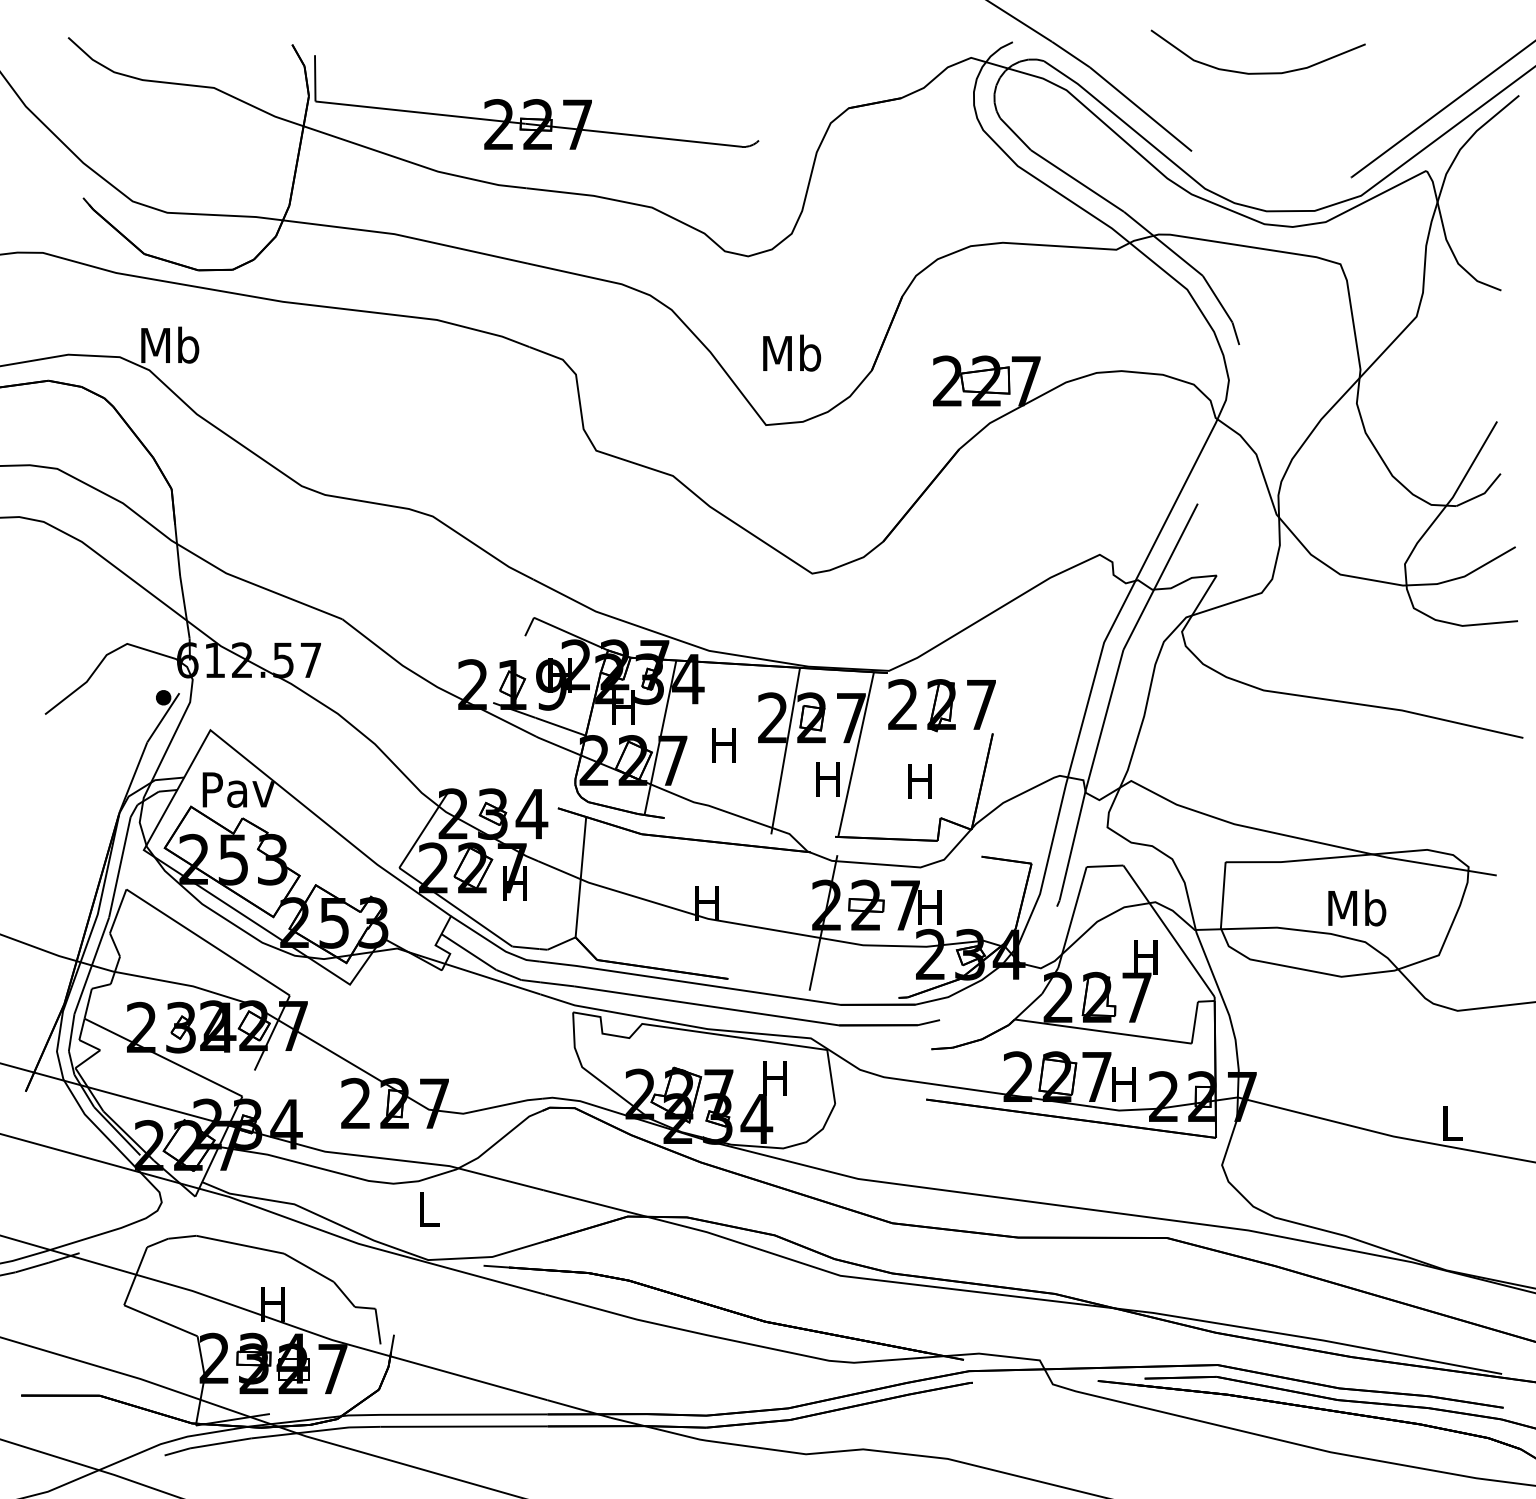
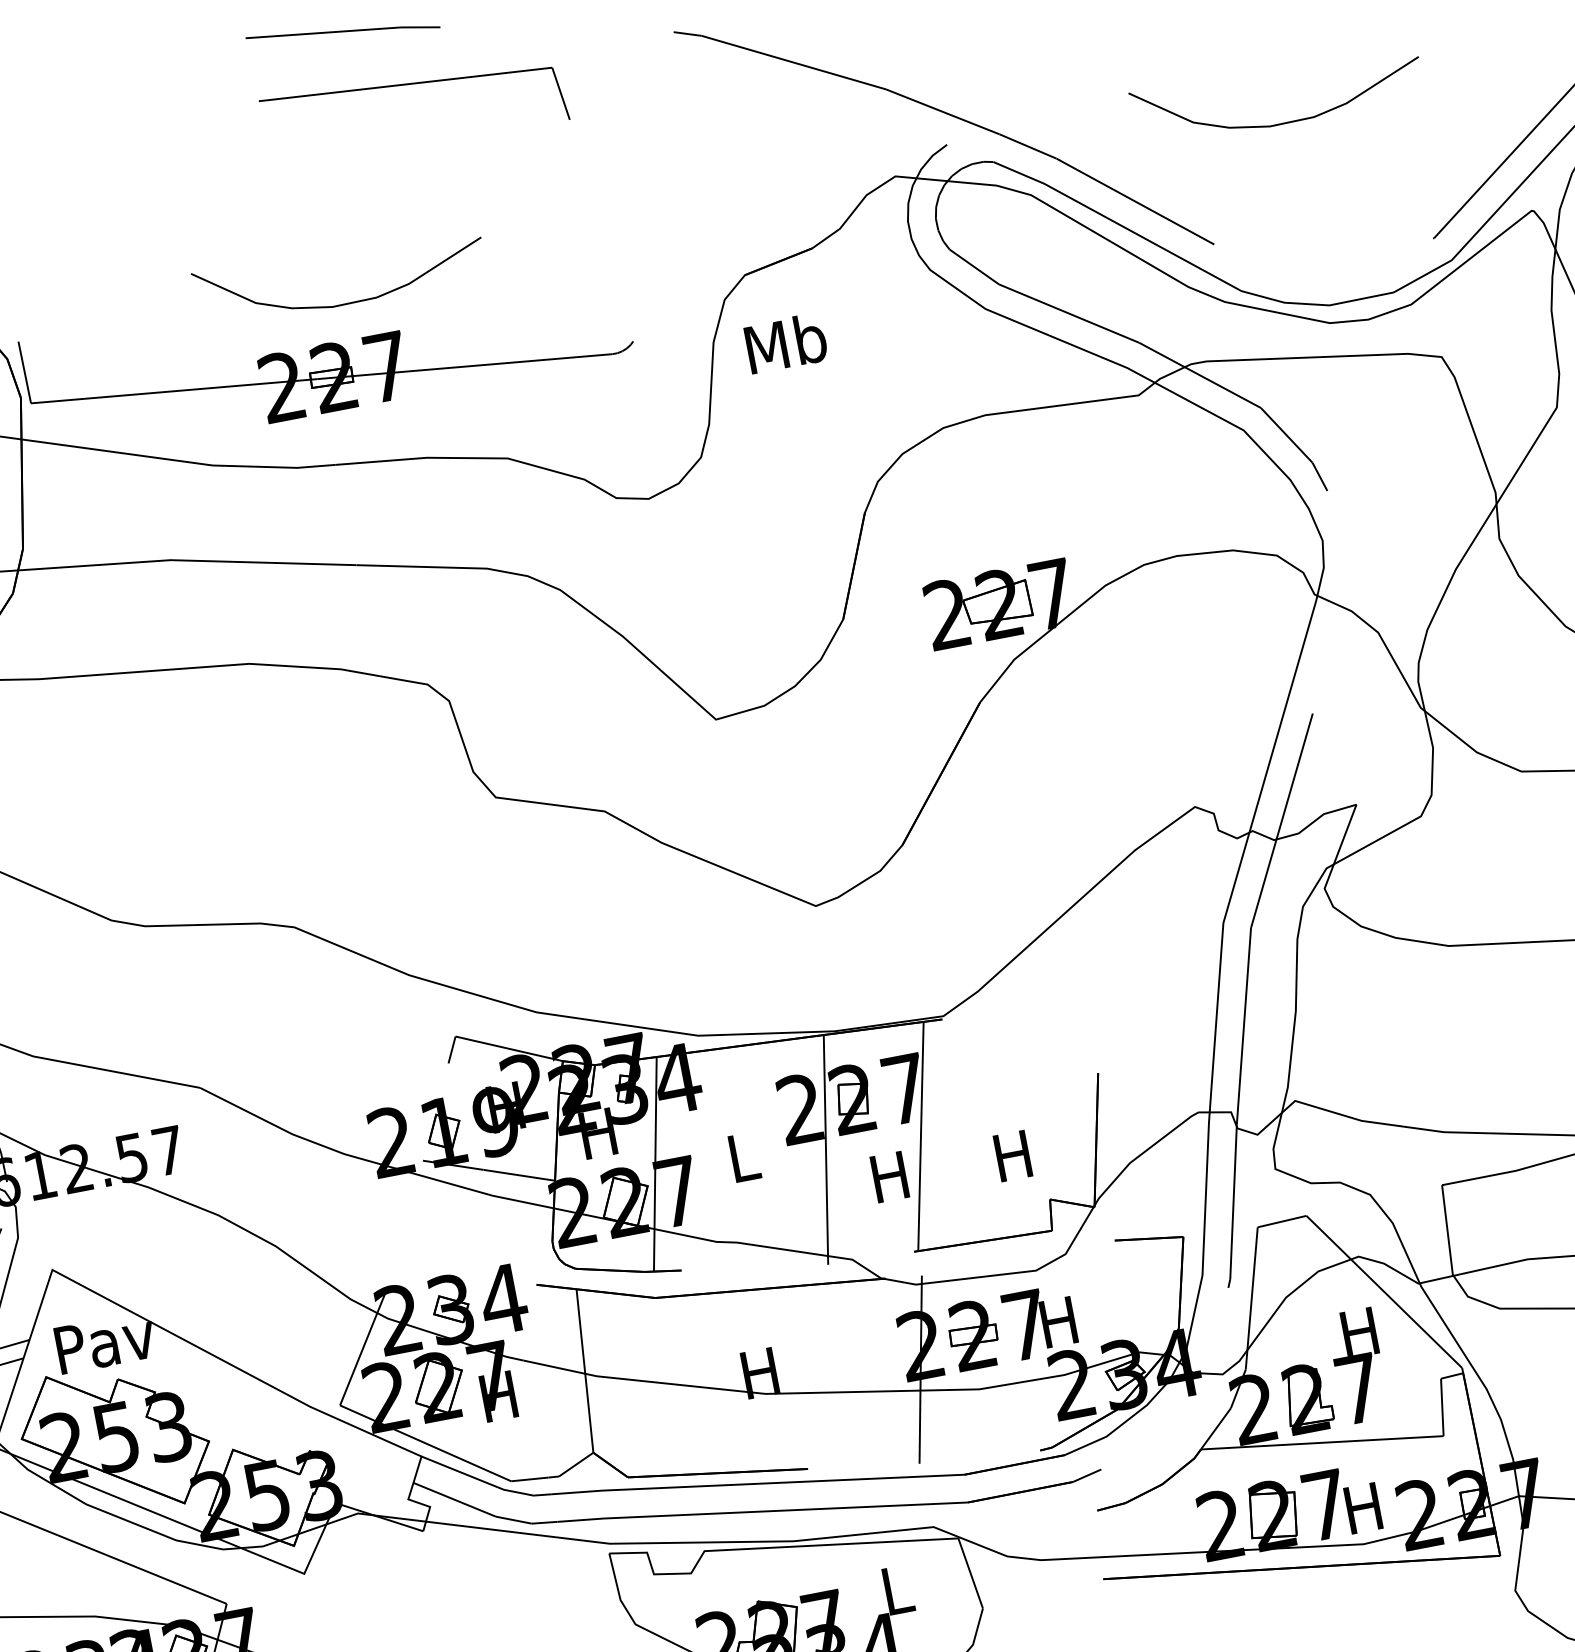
curve: (555, 72) -> (344, 302), added
text: (792, 352) -> (786, 342), moved
part: (941, 705) -> (1022, 1048), removed
text: (723, 745) -> (741, 1158), H -> L
text: (774, 1078) -> (895, 1590), H -> L

